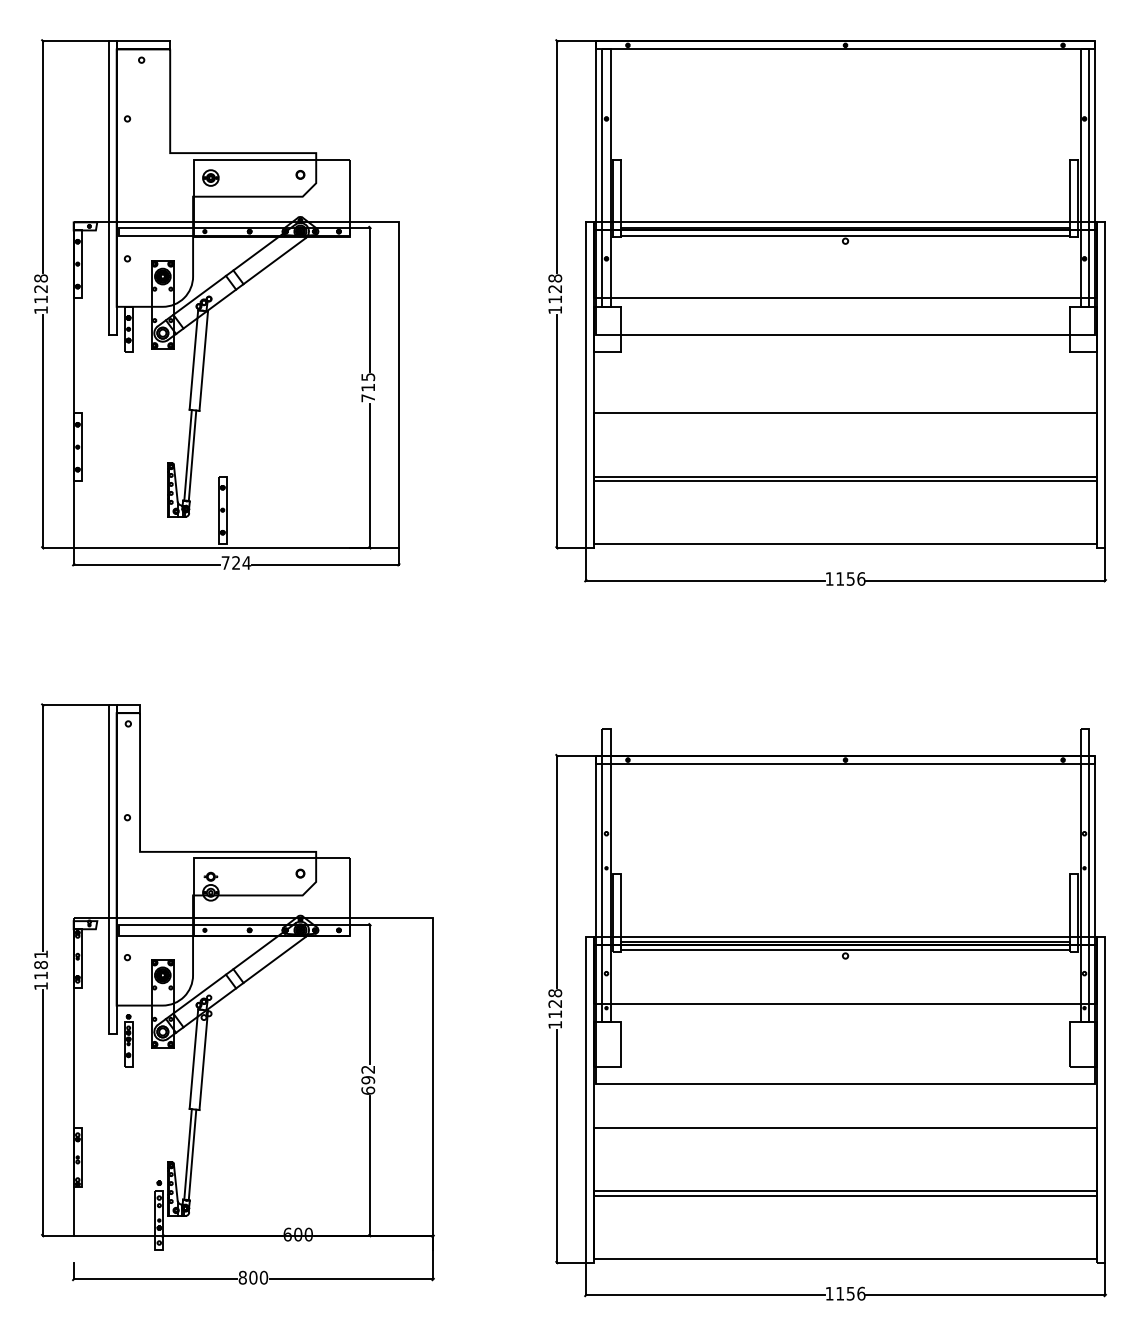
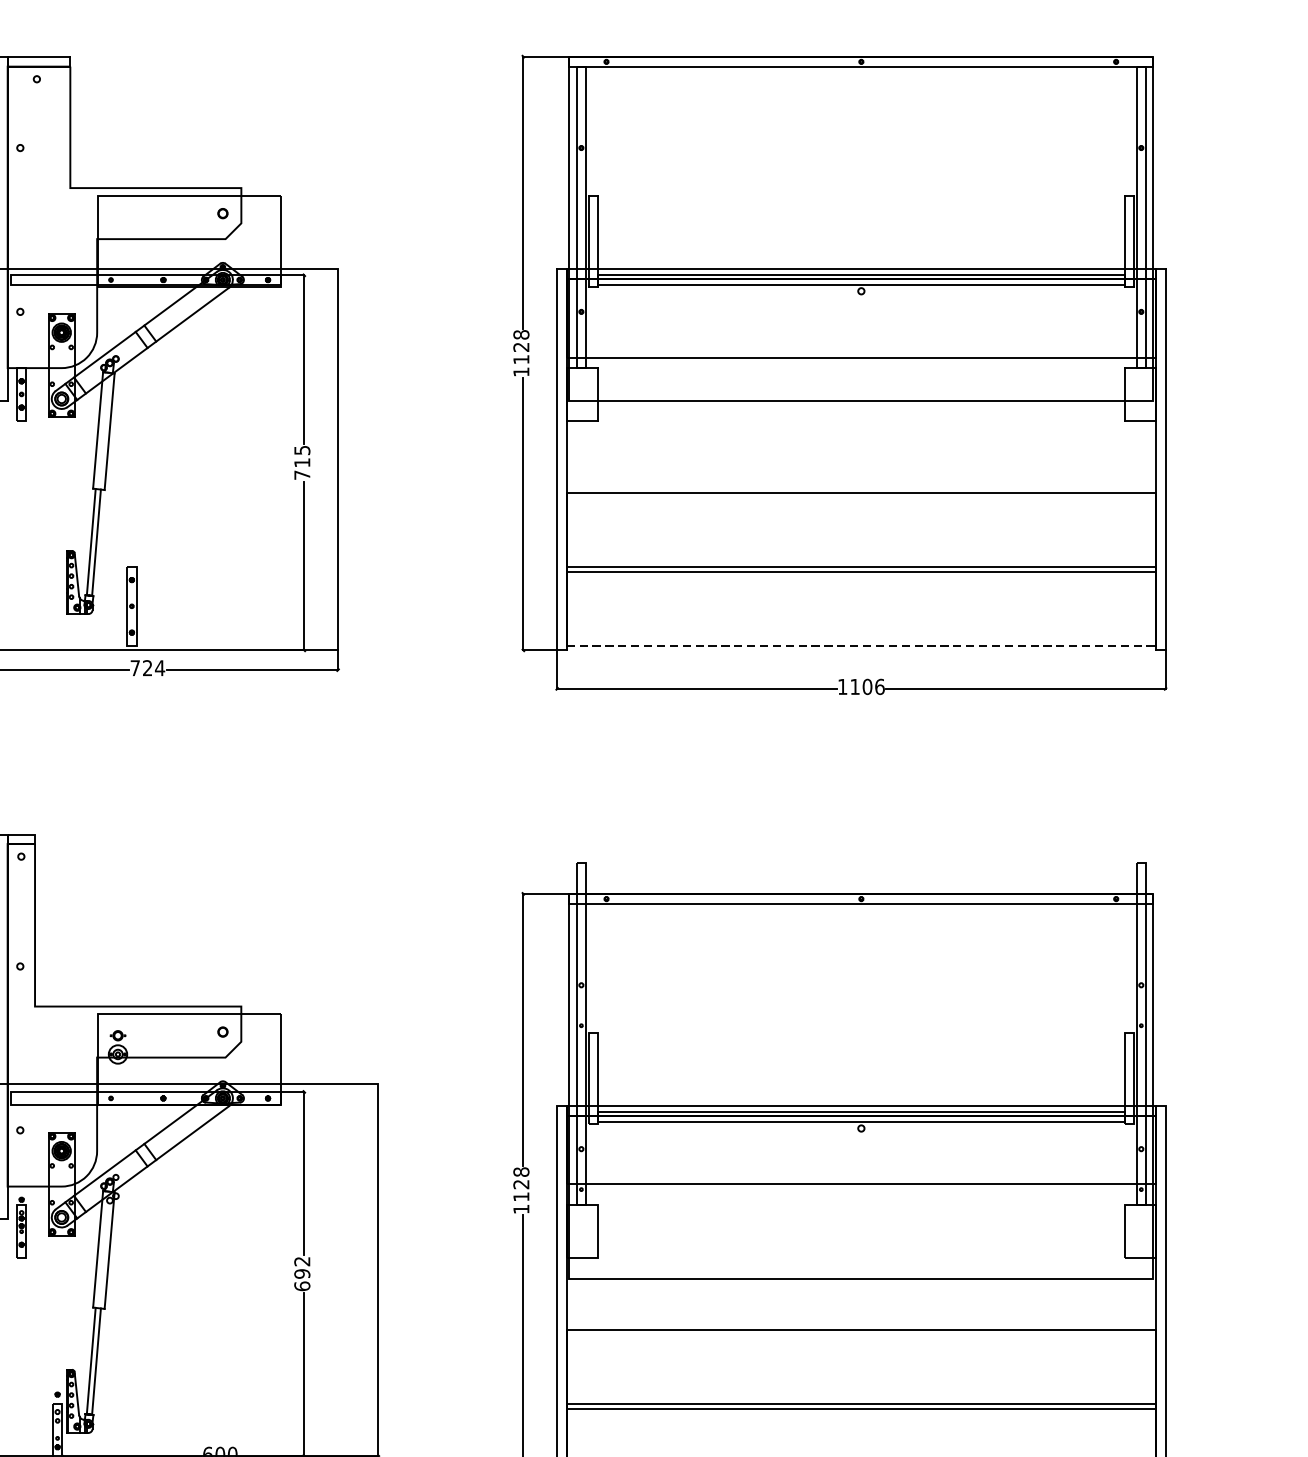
part: (210, 177) -> (117, 216), removed
line: (845, 543) -> (861, 645), solid -> dashed
text: (850, 578) -> (867, 686), 1156 -> 1106

